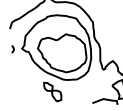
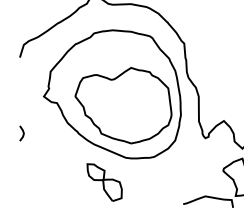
line: (12, 48) -> (20, 131), moved

